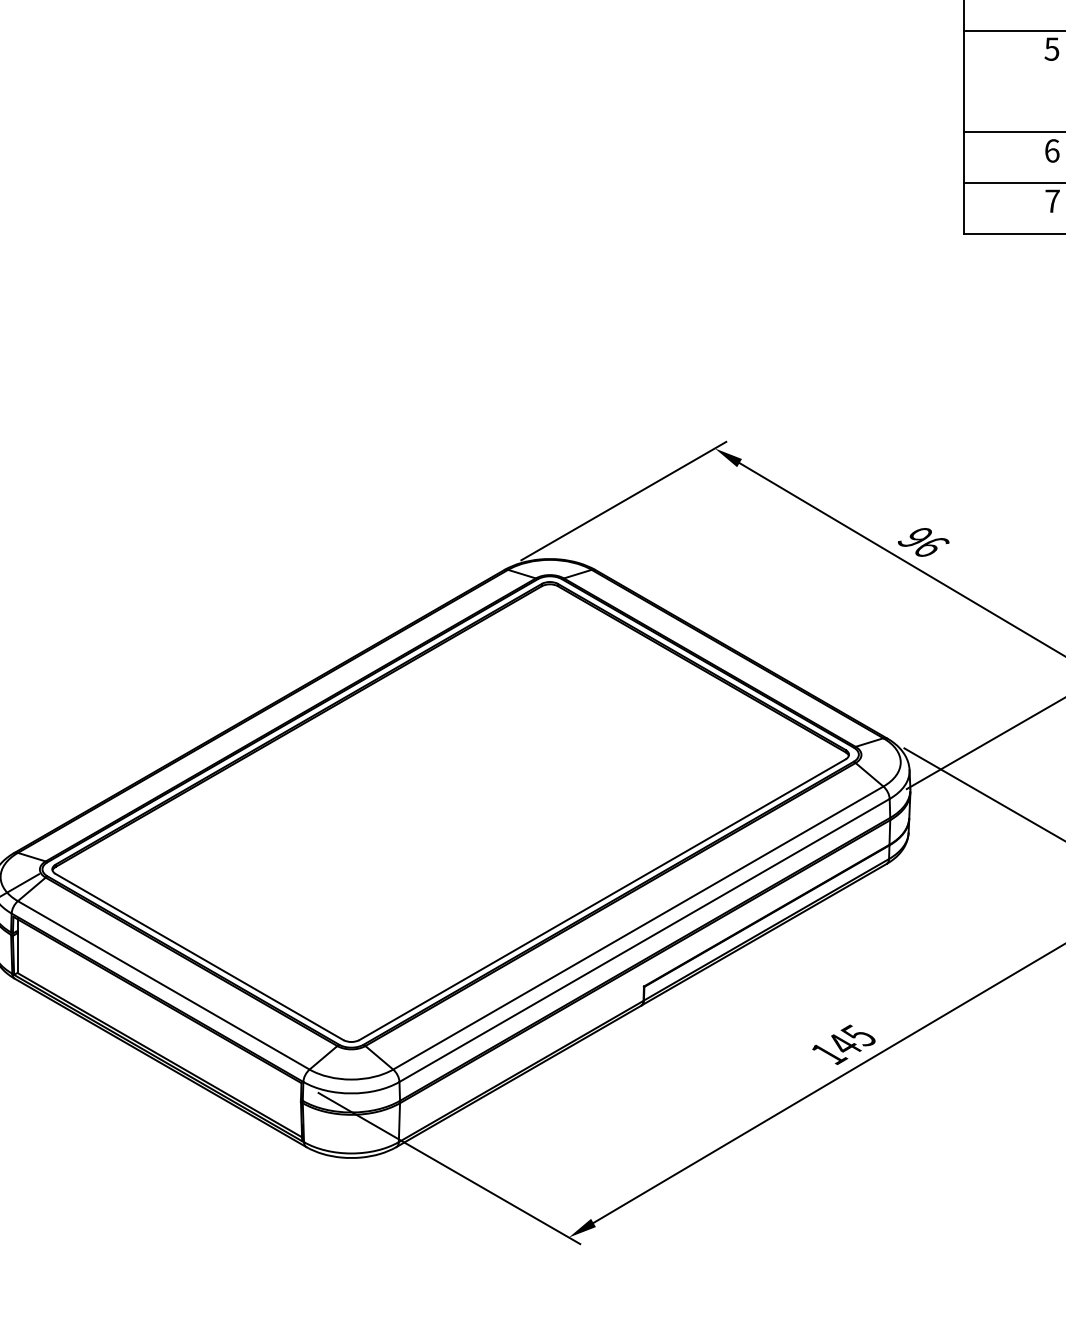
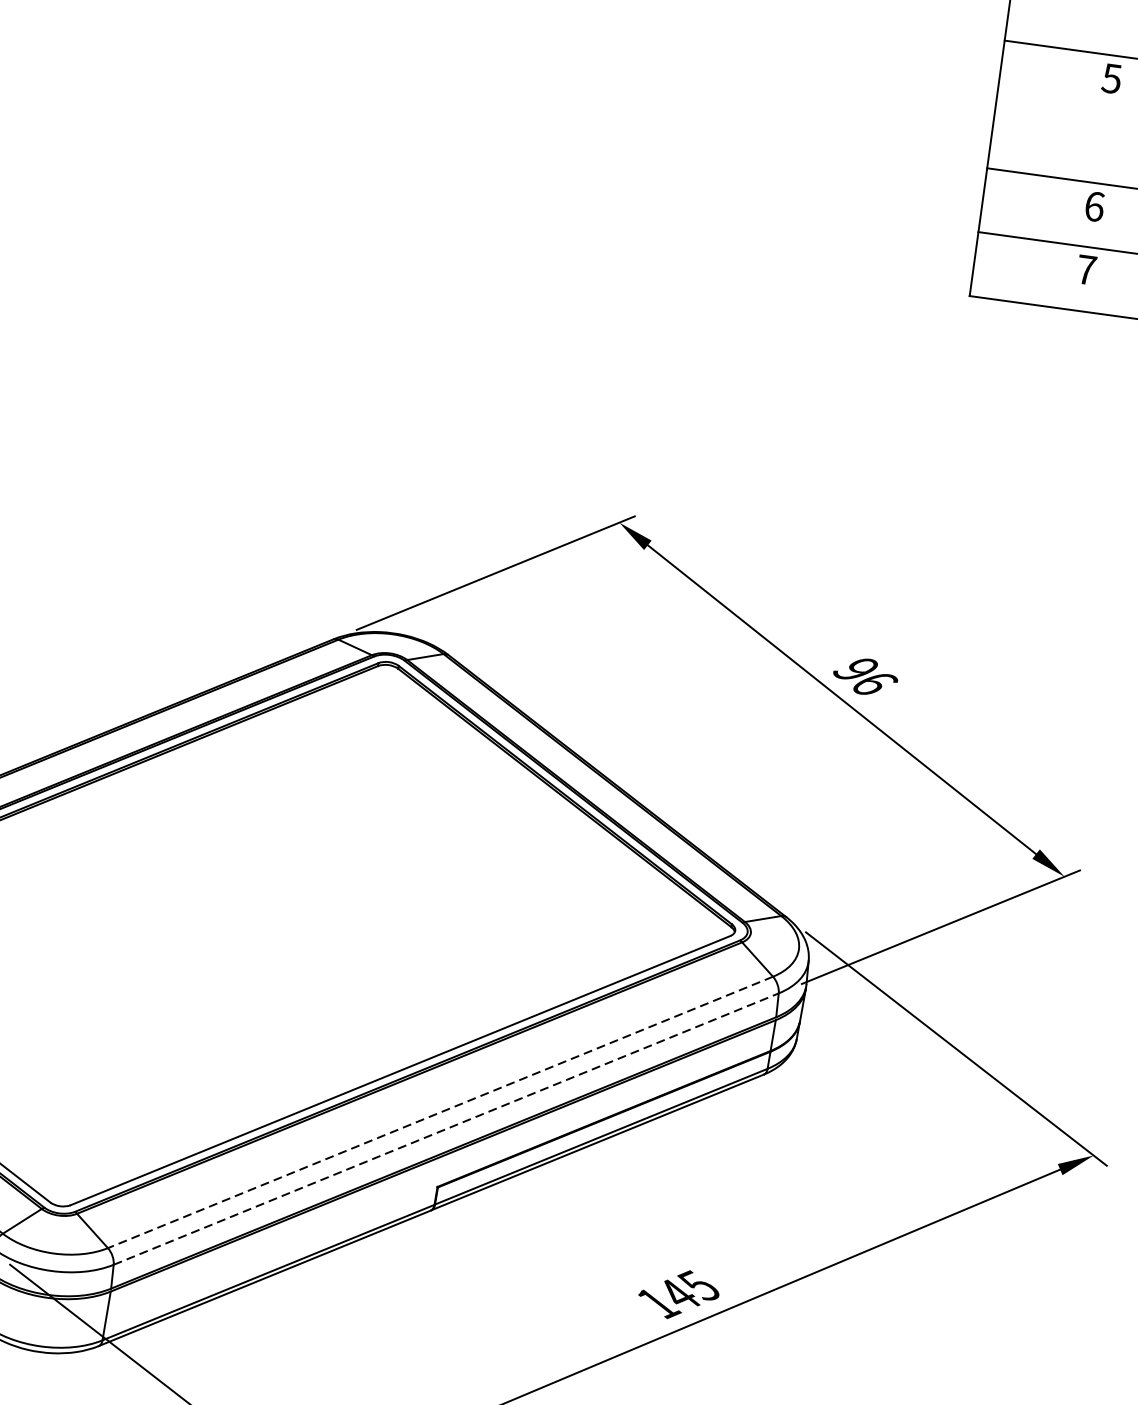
line: (637, 928) -> (439, 1112), solid -> dashed
line: (645, 940) -> (447, 1129), solid -> dashed

